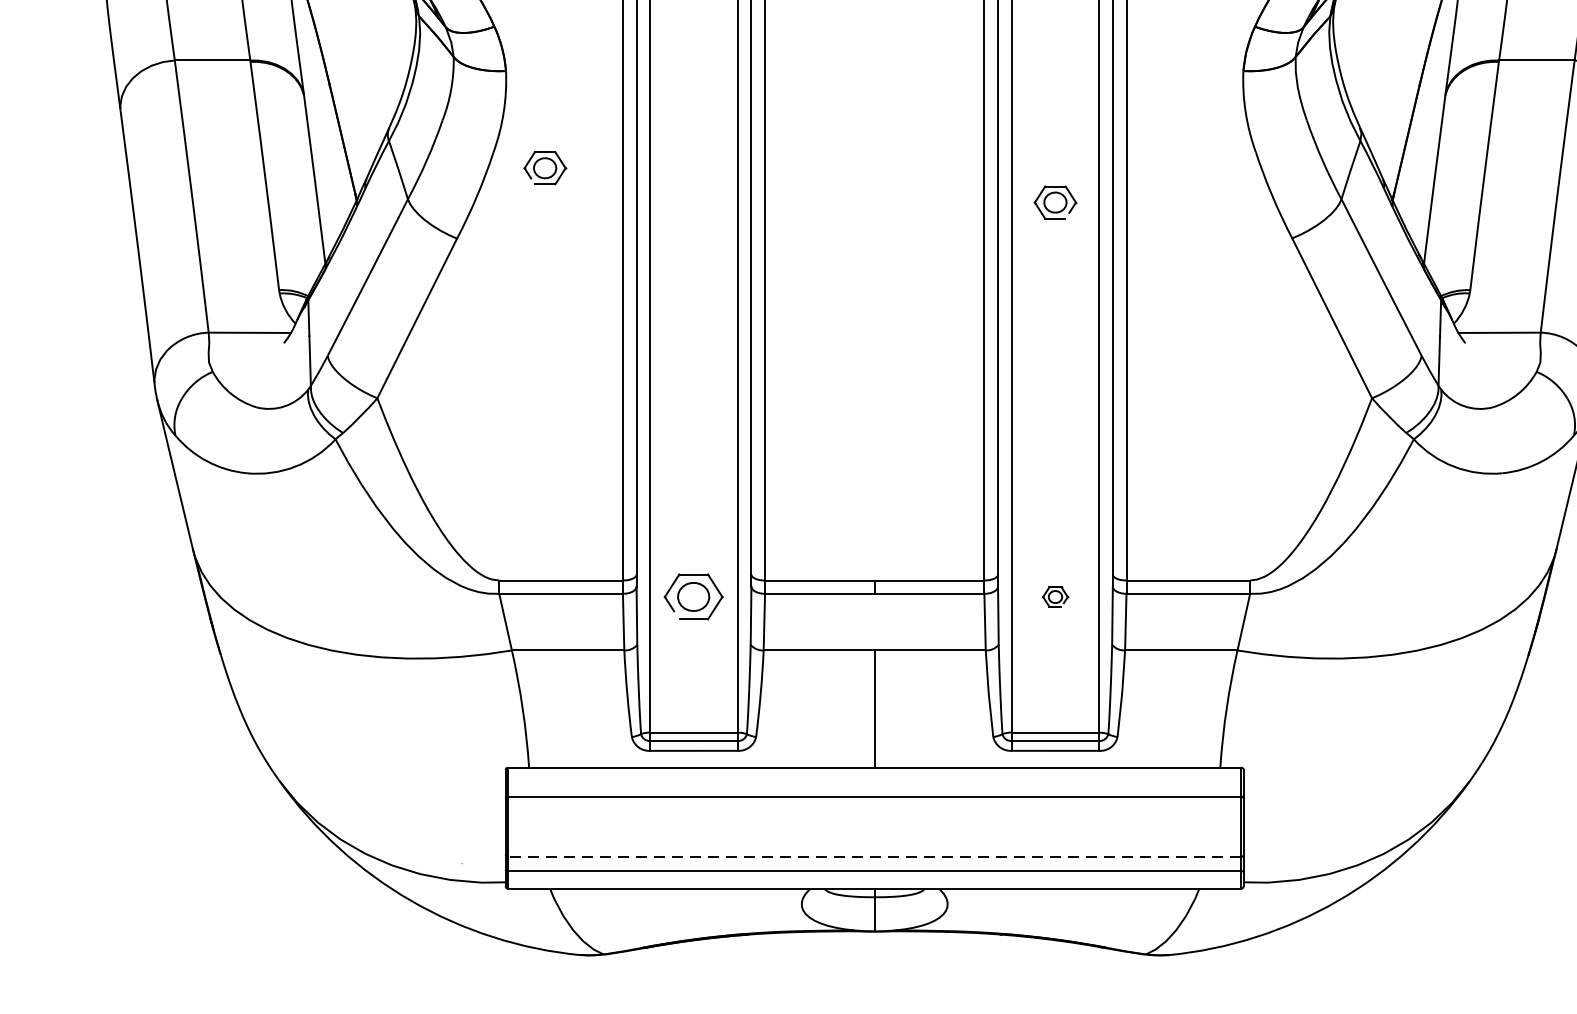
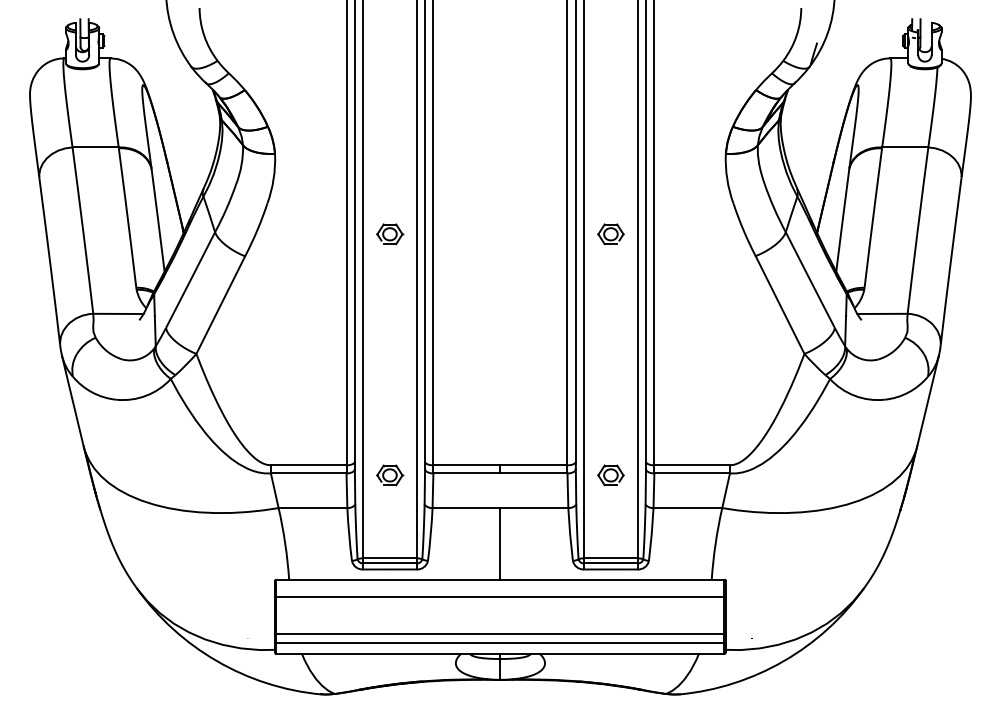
part: (546, 168) -> (390, 234), moved
part: (694, 597) -> (390, 475), size x0.71
part: (1054, 597) -> (610, 475), size x1.67
line: (874, 857) -> (500, 634), dashed -> solid

